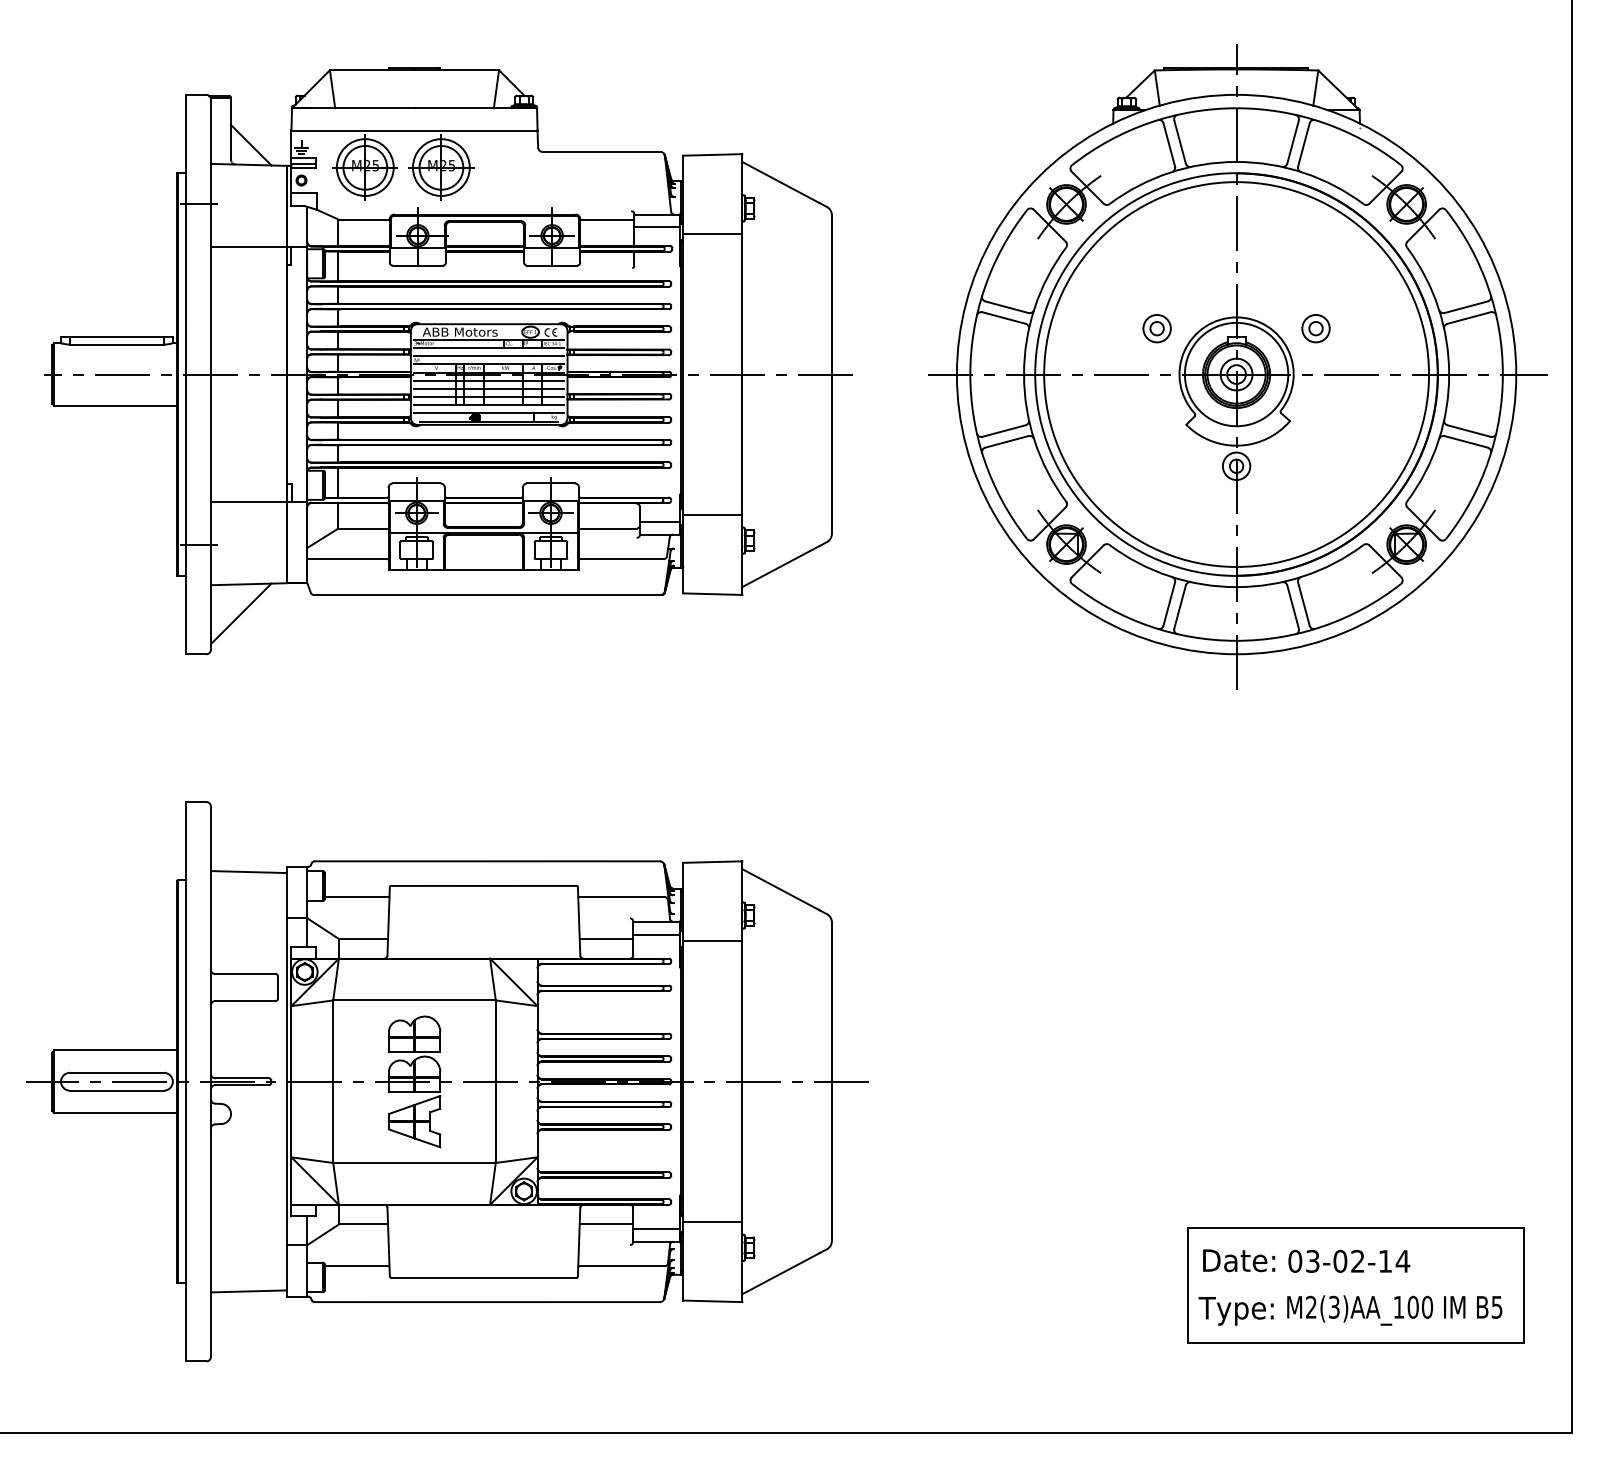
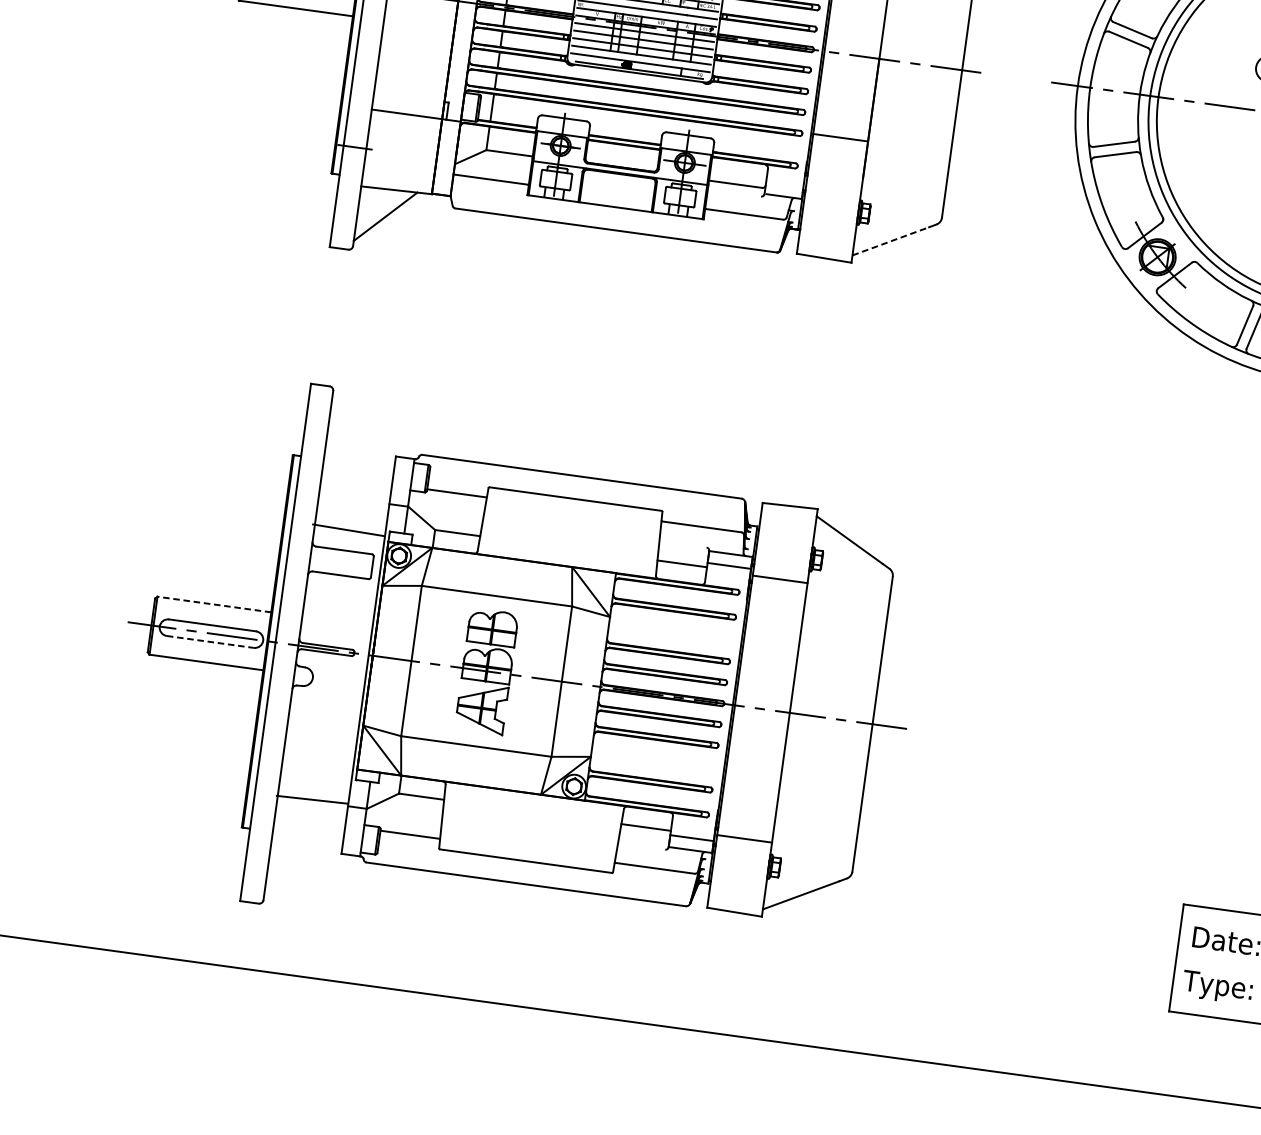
line: (712, 514) -> (840, 137), moved
line: (661, 521) -> (786, 184), removed
line: (780, 566) -> (890, 241), solid -> dashed
line: (248, 872) -> (347, 530), moved
line: (115, 1050) -> (214, 604), solid -> dashed
line: (116, 1090) -> (209, 641), solid -> dashed
line: (248, 1291) -> (311, 799), moved

